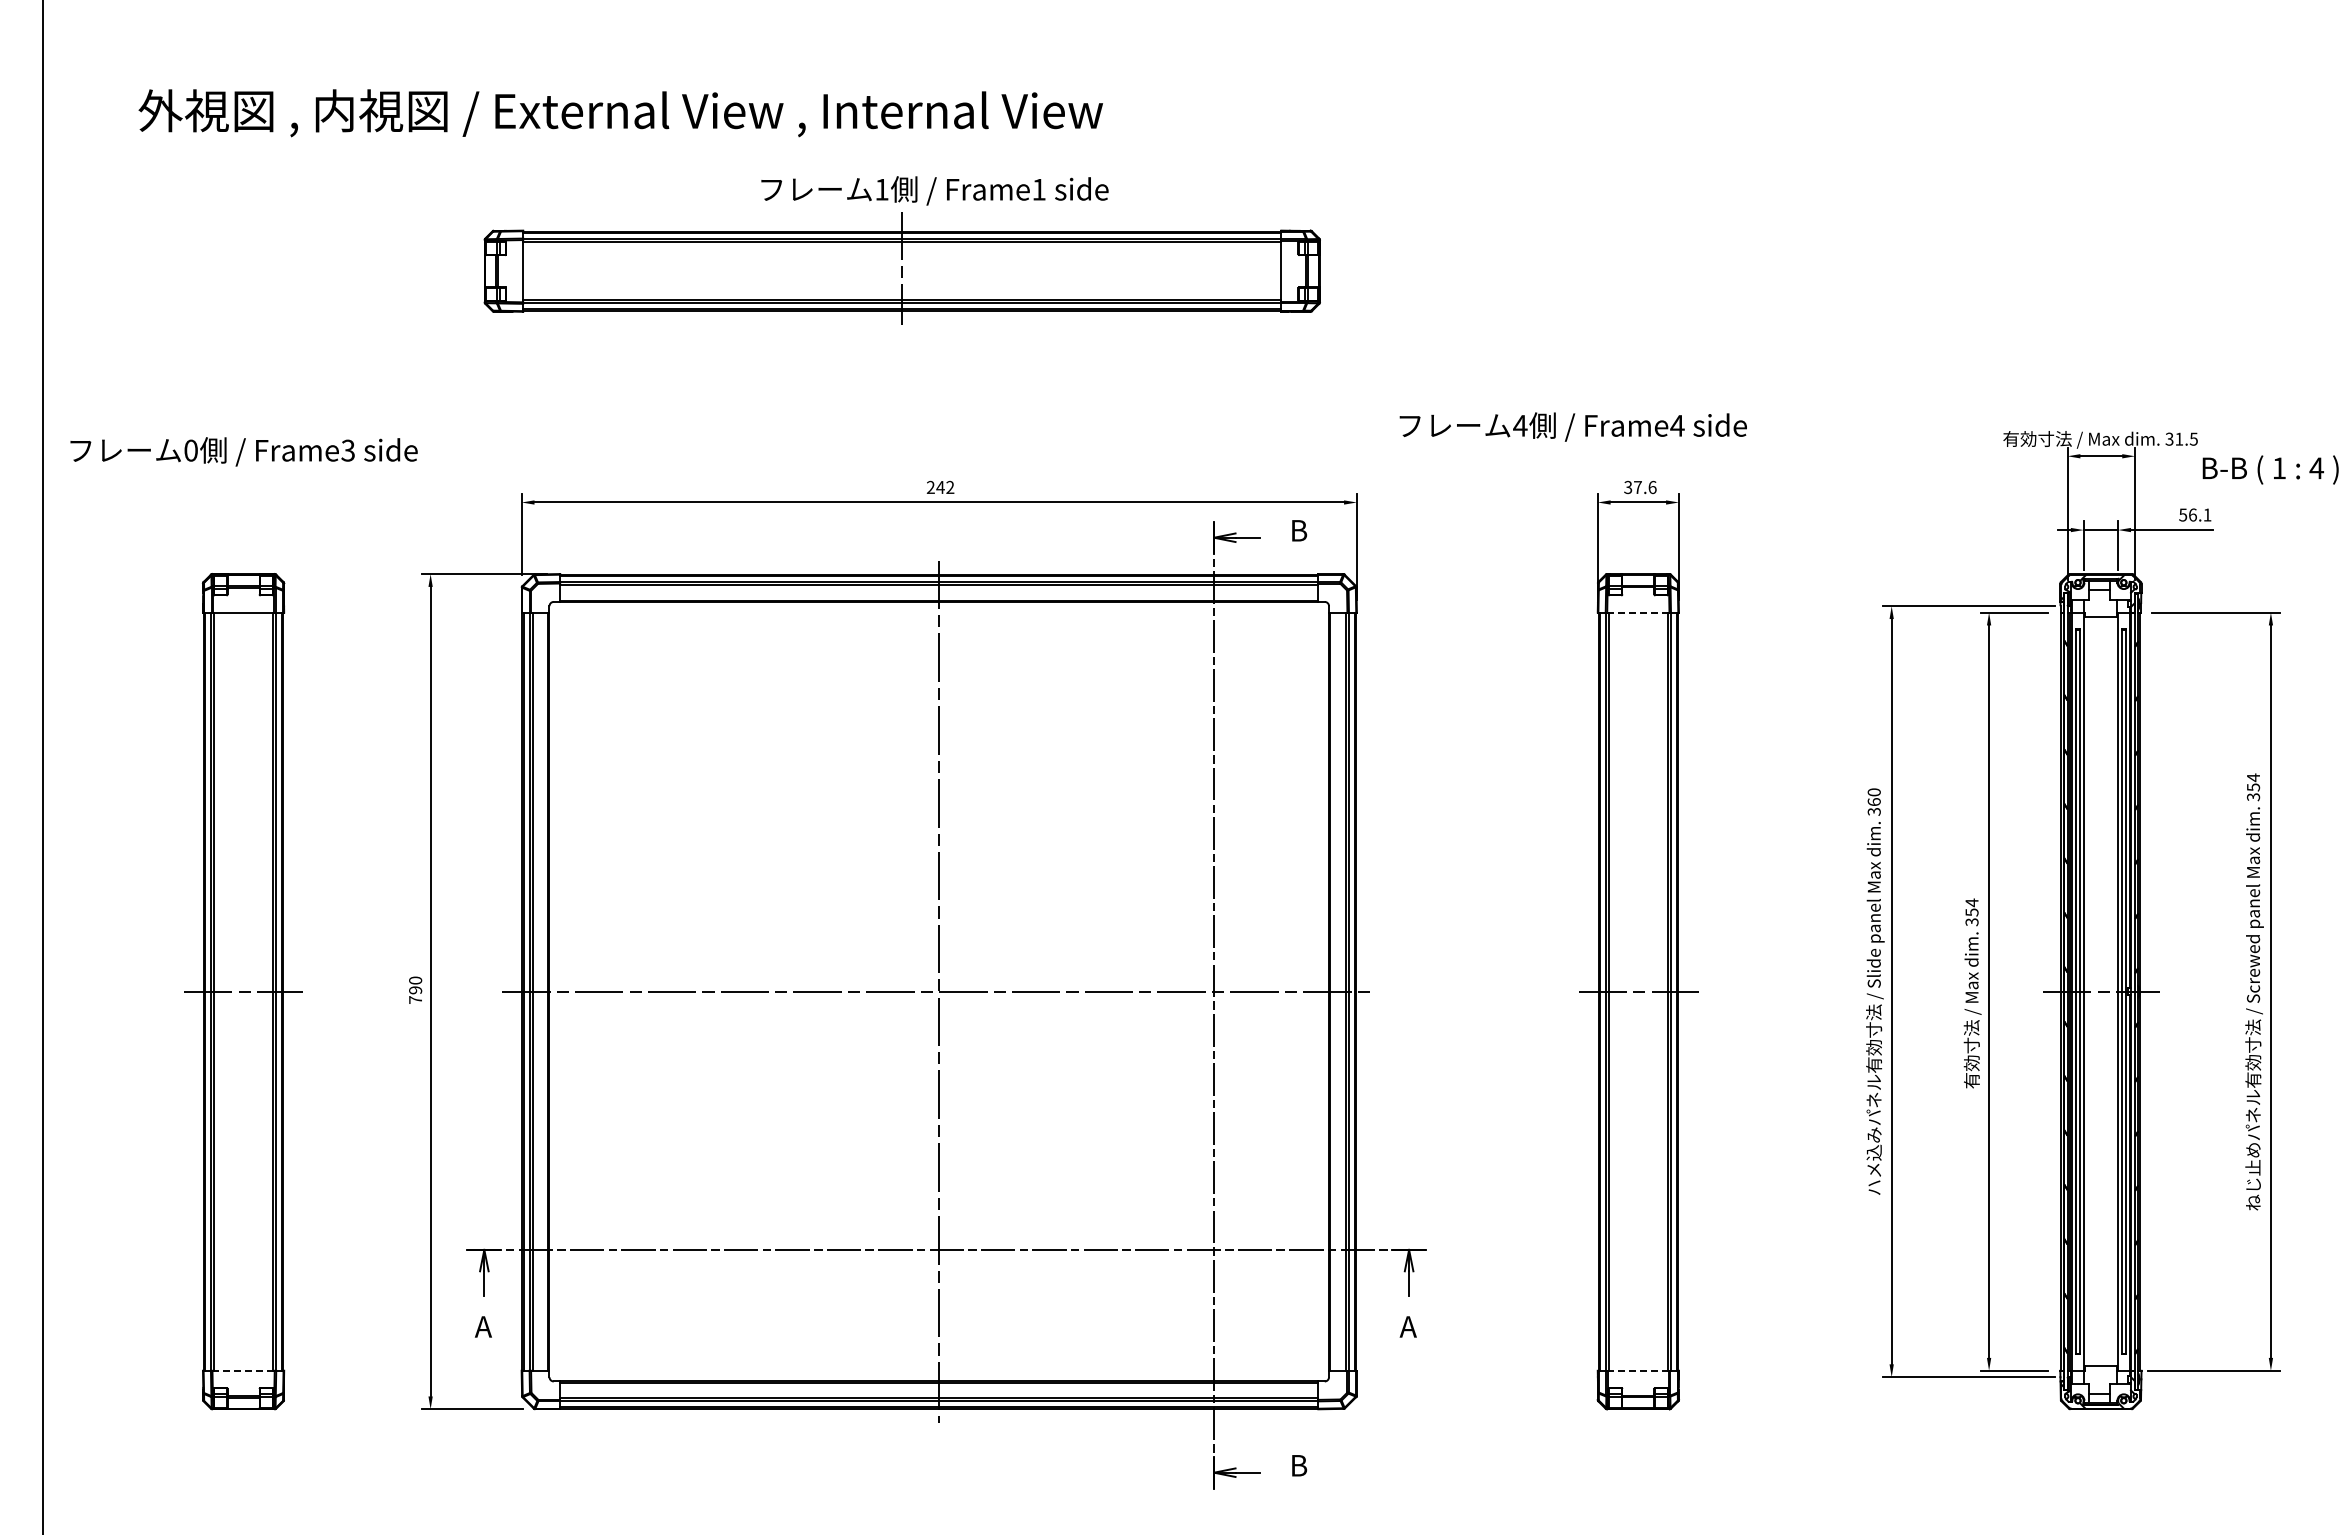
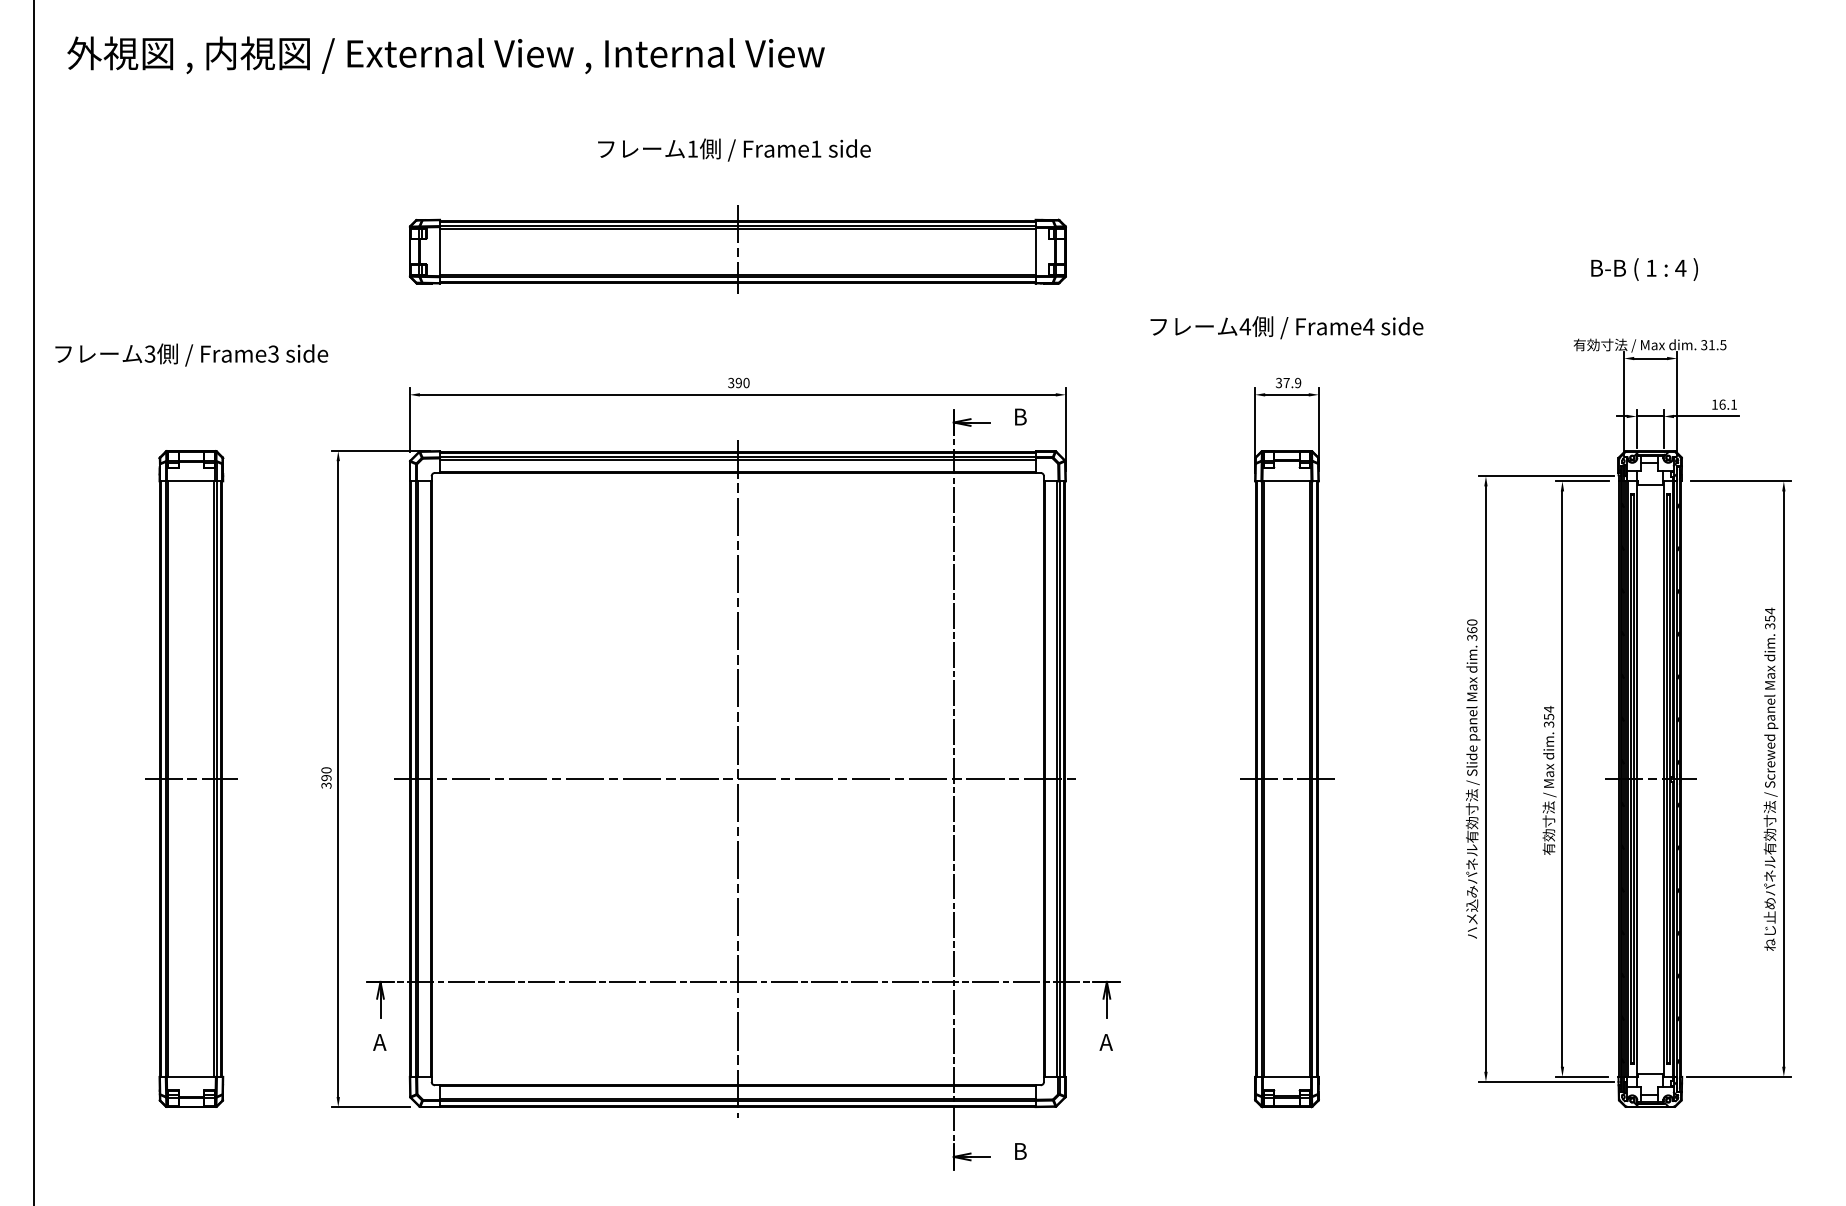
text: (620, 113) -> (445, 55), moved
part: (901, 268) -> (737, 249), moved
text: (1572, 426) -> (1286, 327), moved
text: (190, 450) -> (149, 353), 0 -> 3
text: (2270, 469) -> (1644, 269), moved
text: (940, 487) -> (738, 383), 242 -> 390
text: (1652, 487) -> (1298, 383), 37.6 -> 37.9
text: (2183, 514) -> (1715, 404), 56.1 -> 16.1
line: (1637, 612) -> (1286, 481), dashed -> solid
text: (415, 1000) -> (326, 786), 790 -> 390
line: (244, 1370) -> (192, 1076), dashed -> solid
line: (1637, 1370) -> (1286, 1076), dashed -> solid

